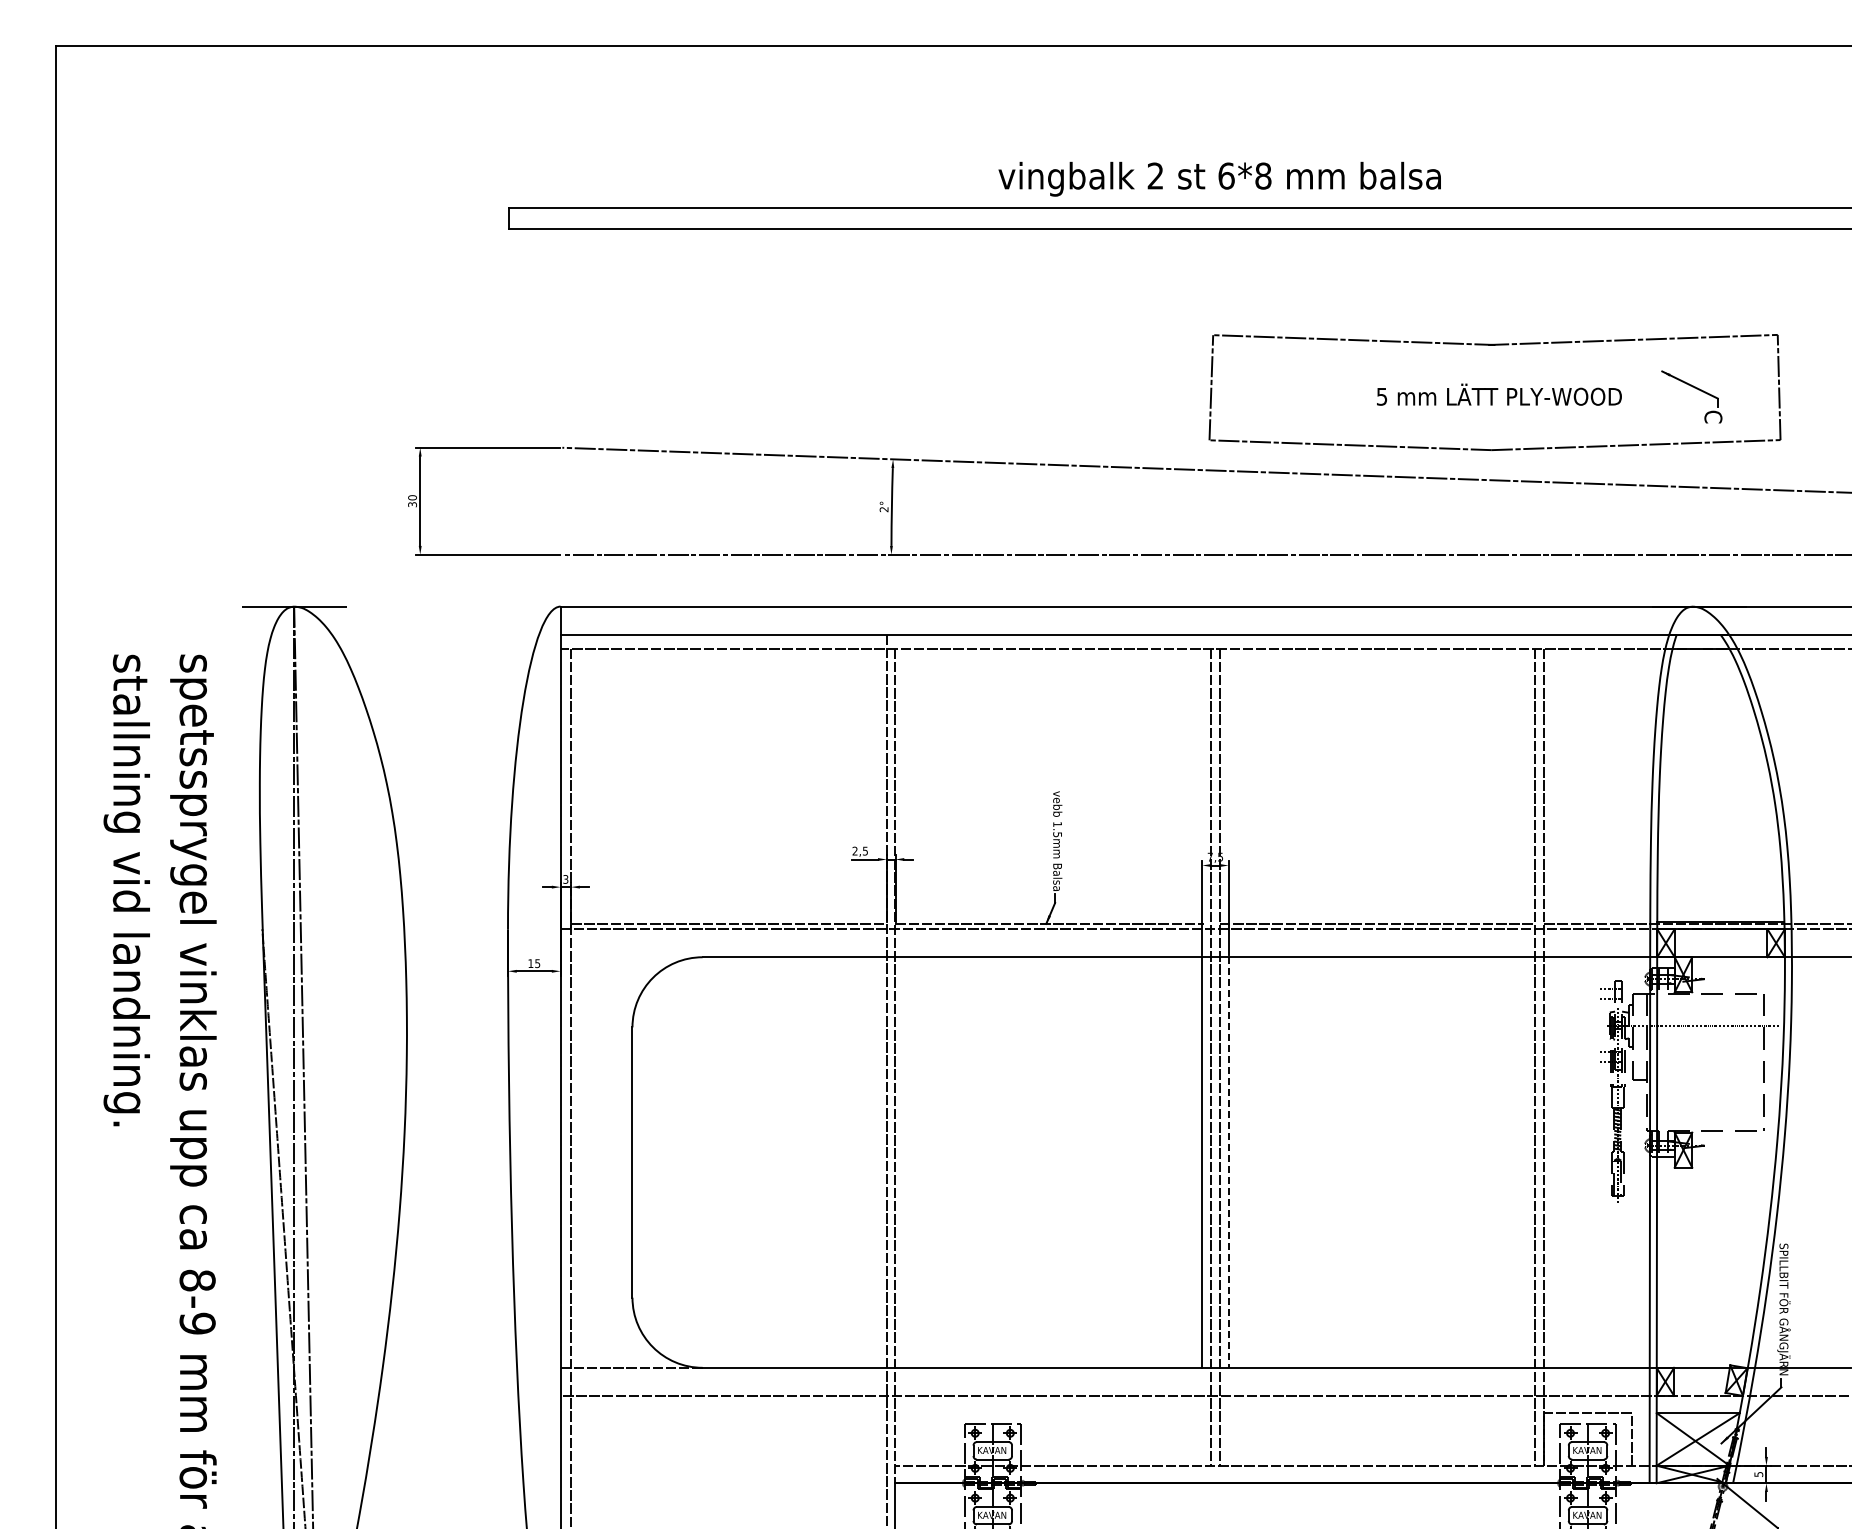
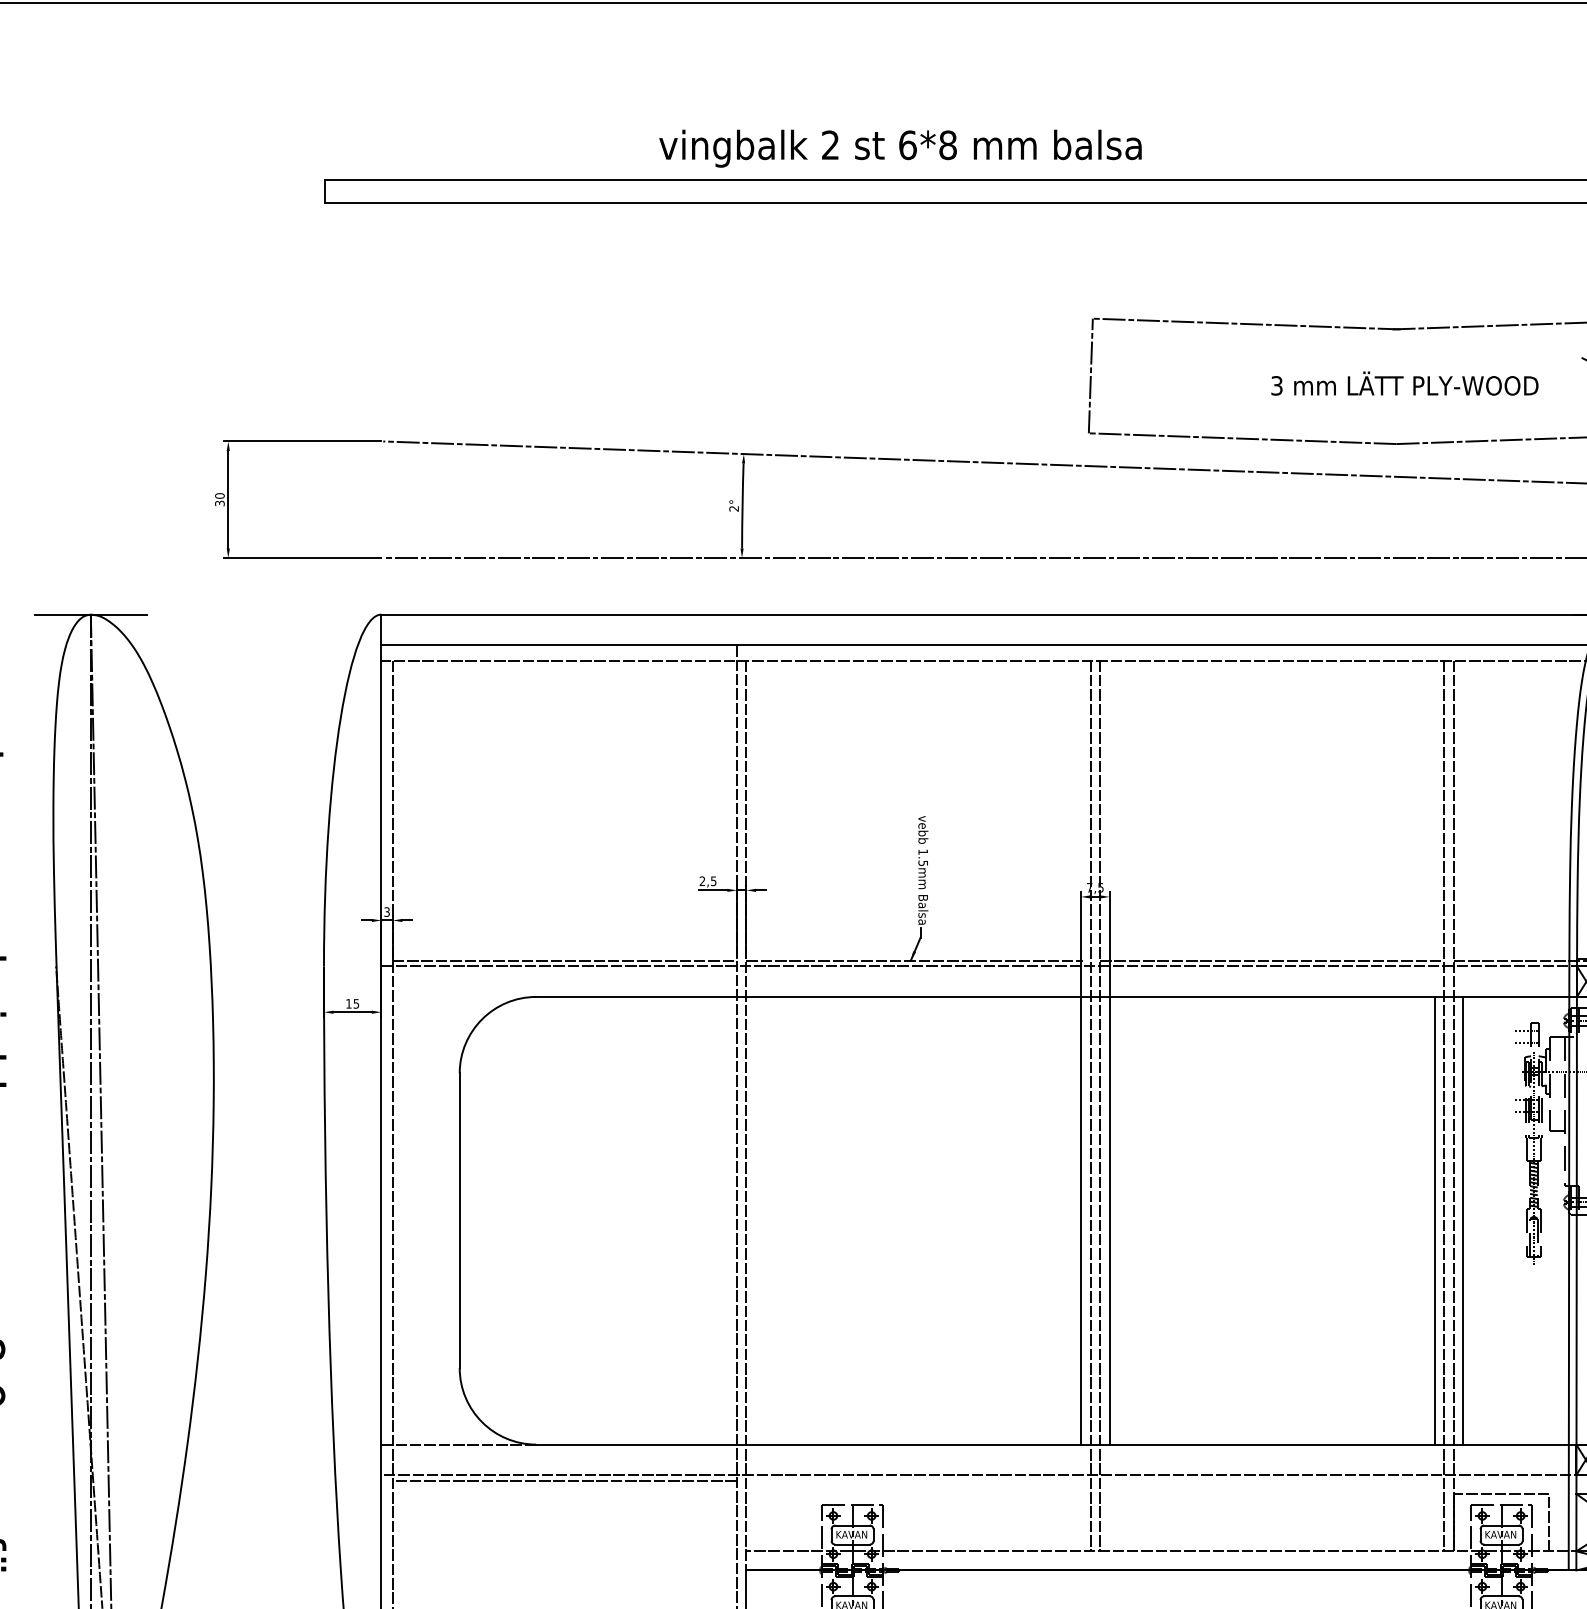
text: (1219, 178) -> (900, 147), moved
text: (1382, 395) -> (1277, 384), 5 -> 3
line: (1526, 1162) -> (1434, 1220), added
line: (1552, 1162) -> (1462, 1220), added
line: (1228, 1163) -> (1109, 1221), dashed -> solid
line: (728, 1401) -> (564, 1481), added

